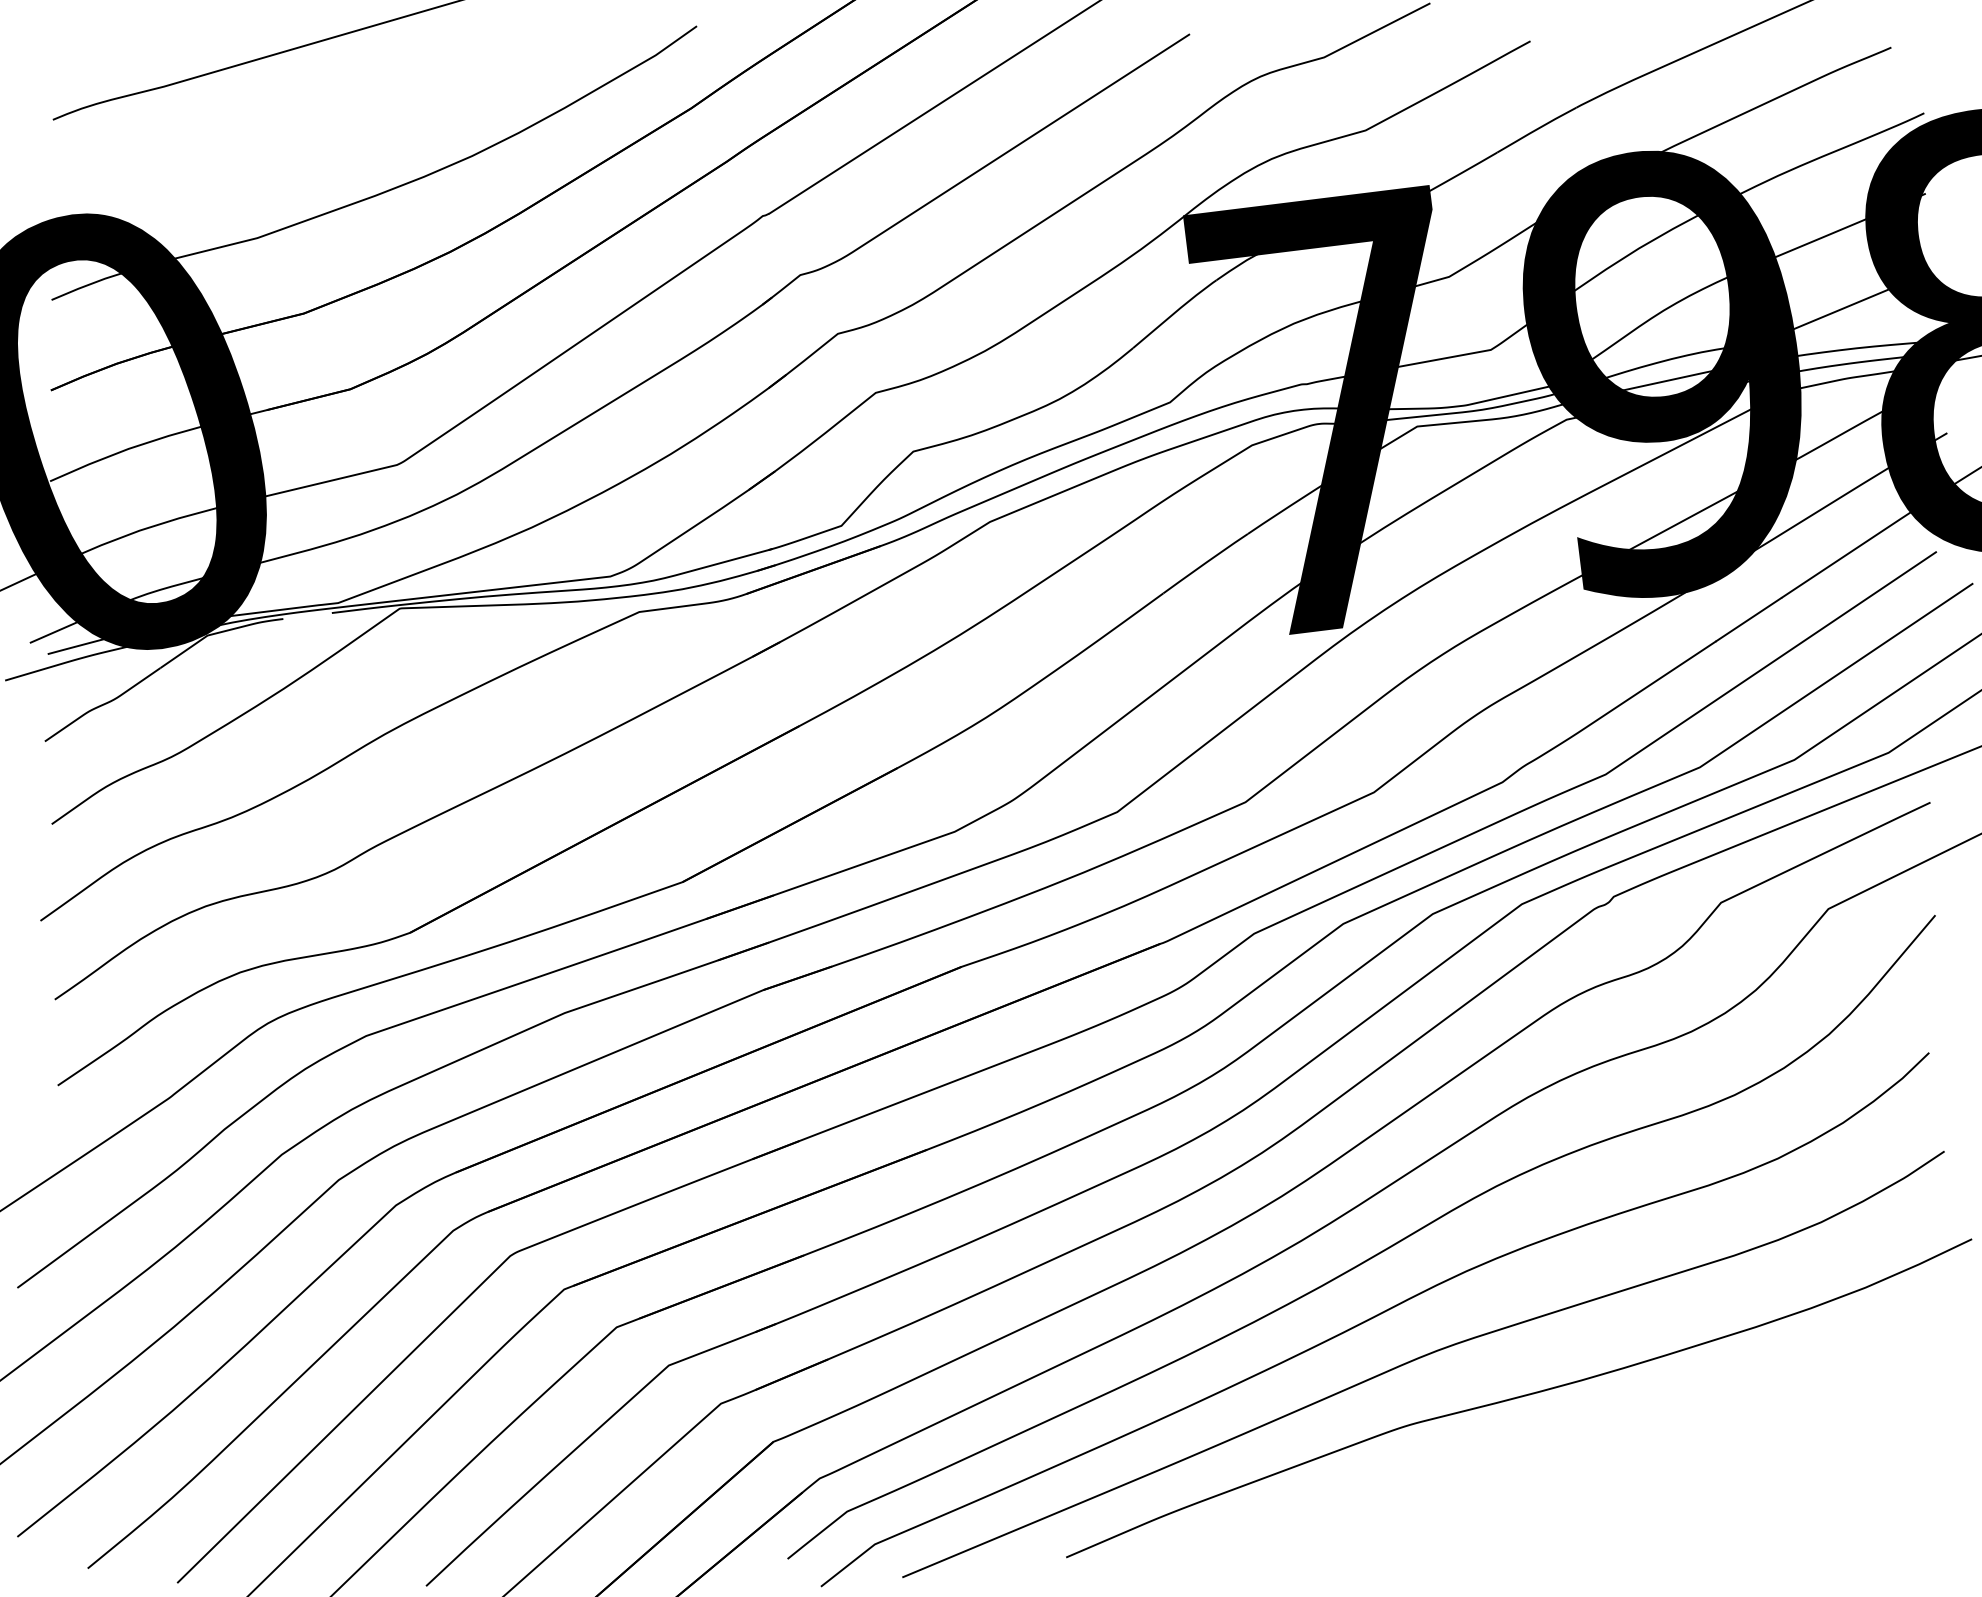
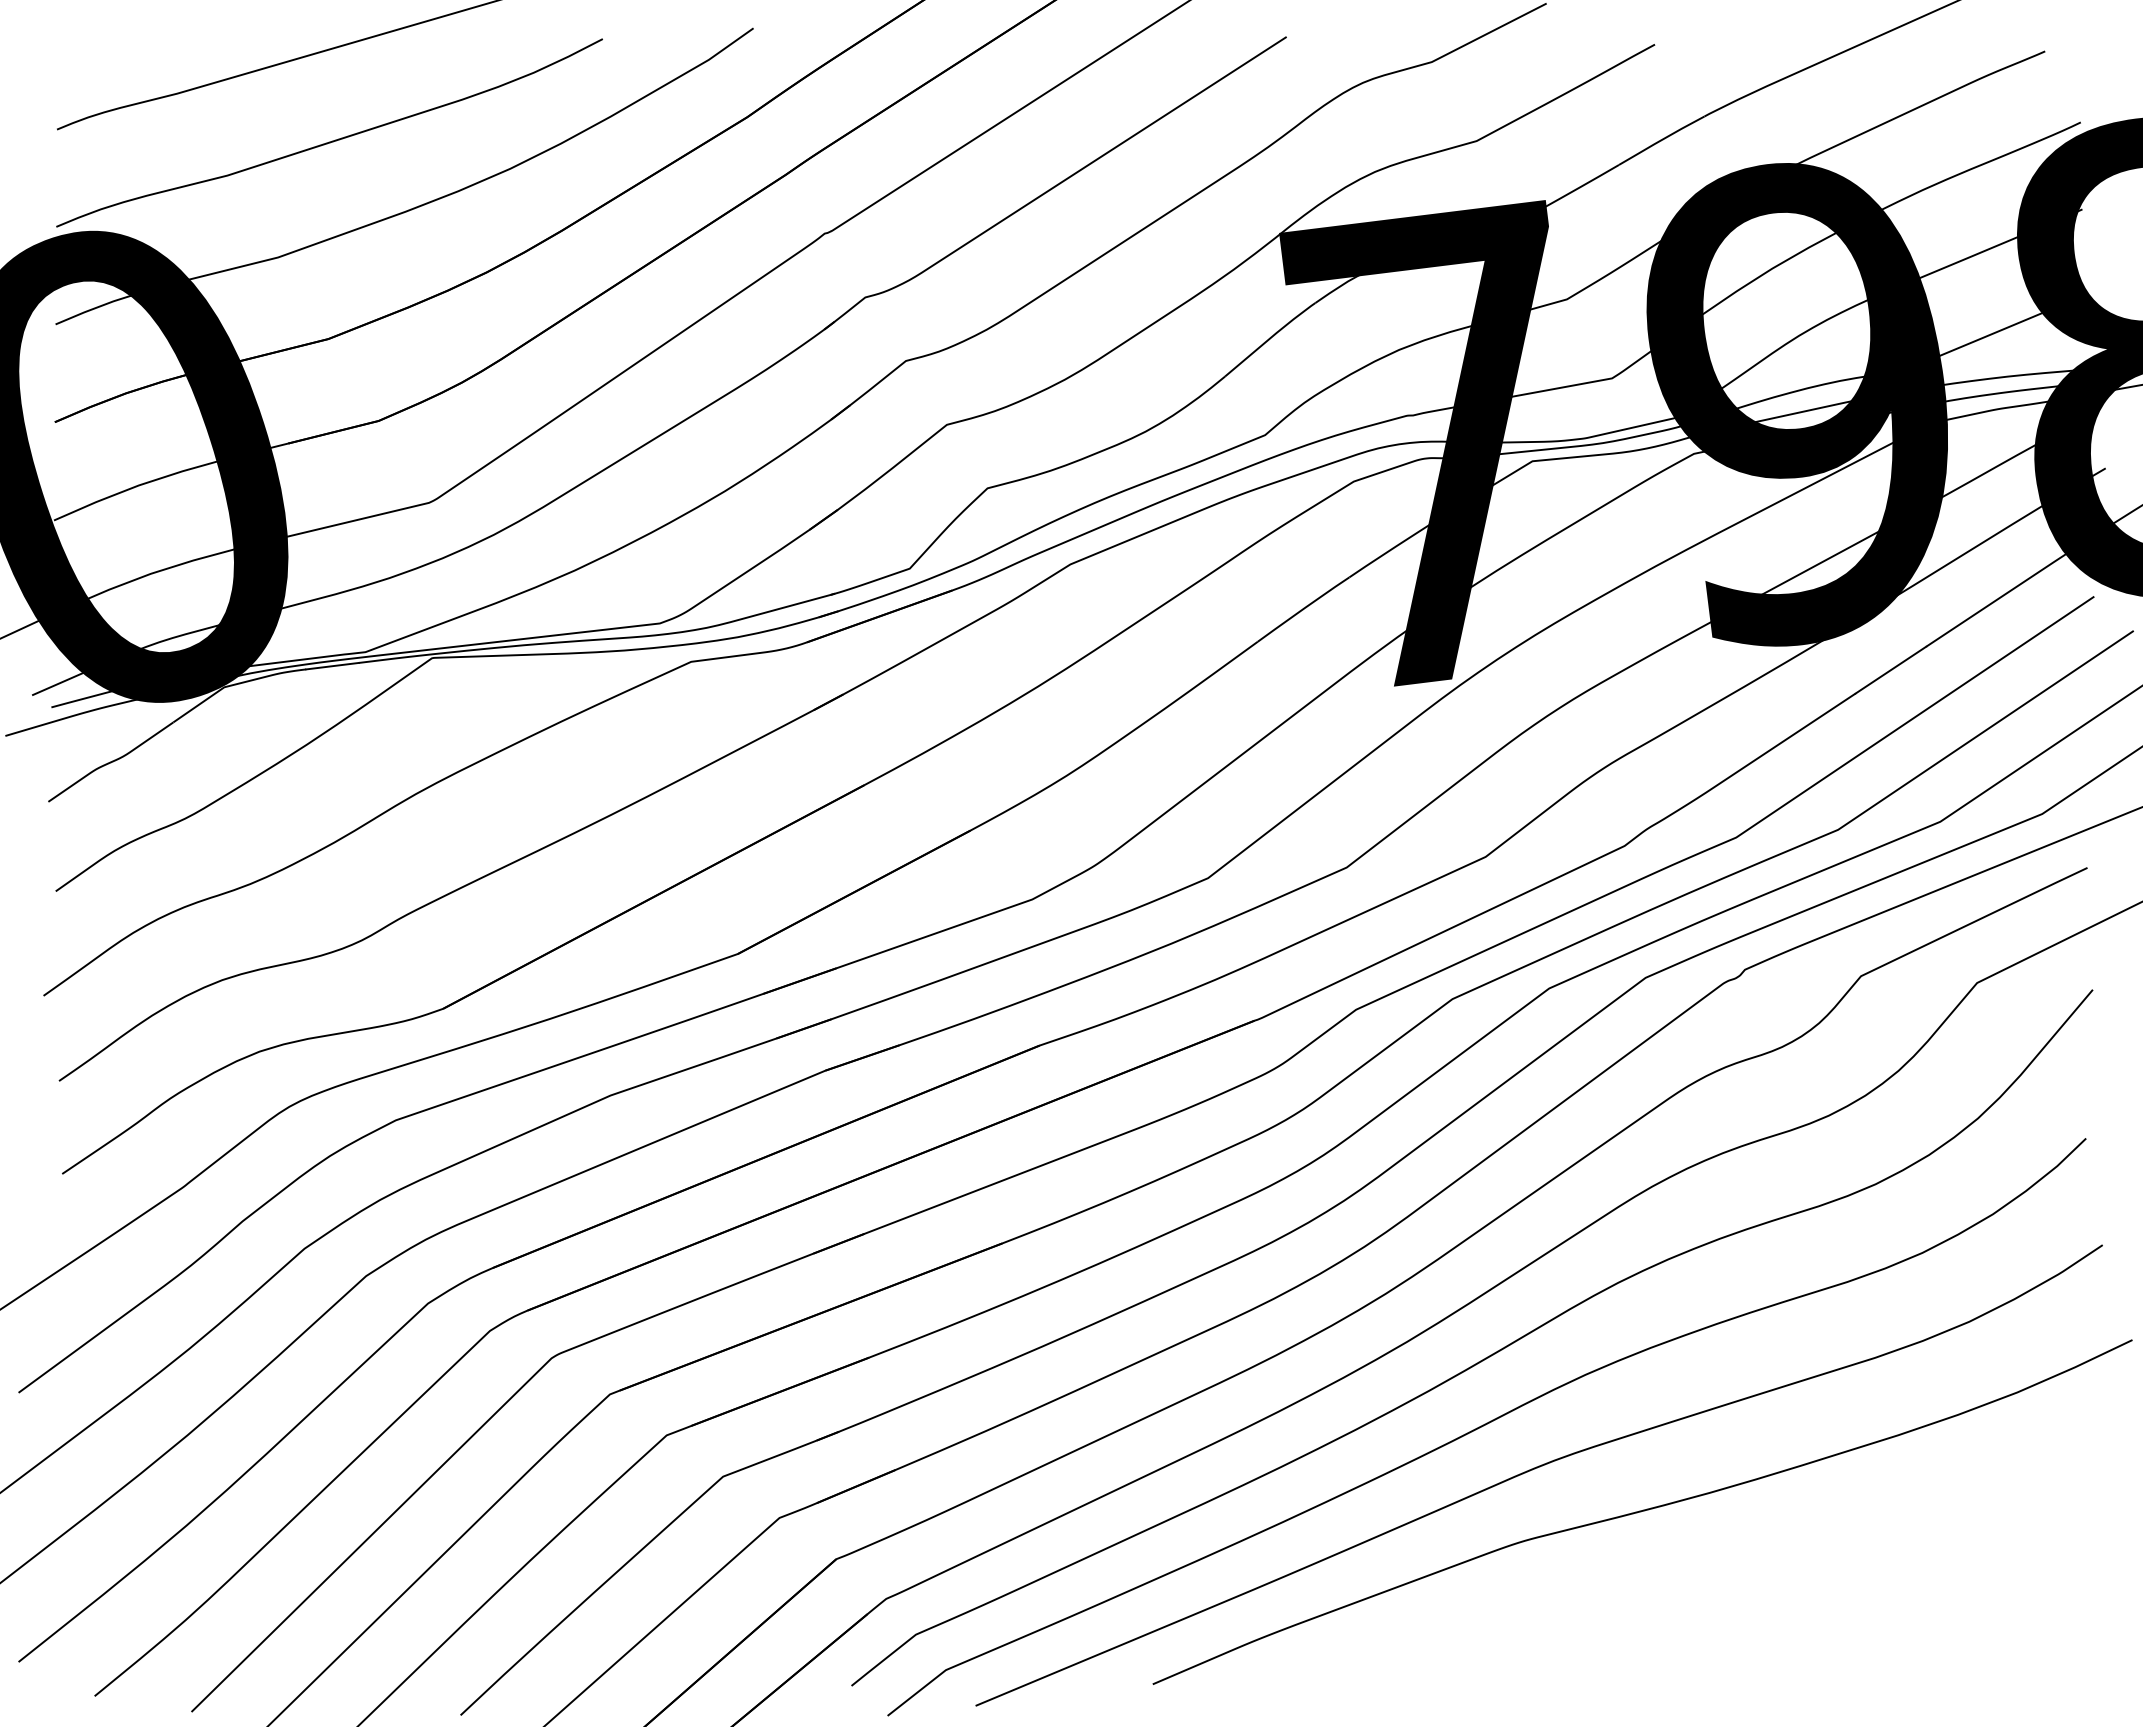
curve: (307, 129) -> (332, 140), added
line: (307, 615) -> (332, 665), added

